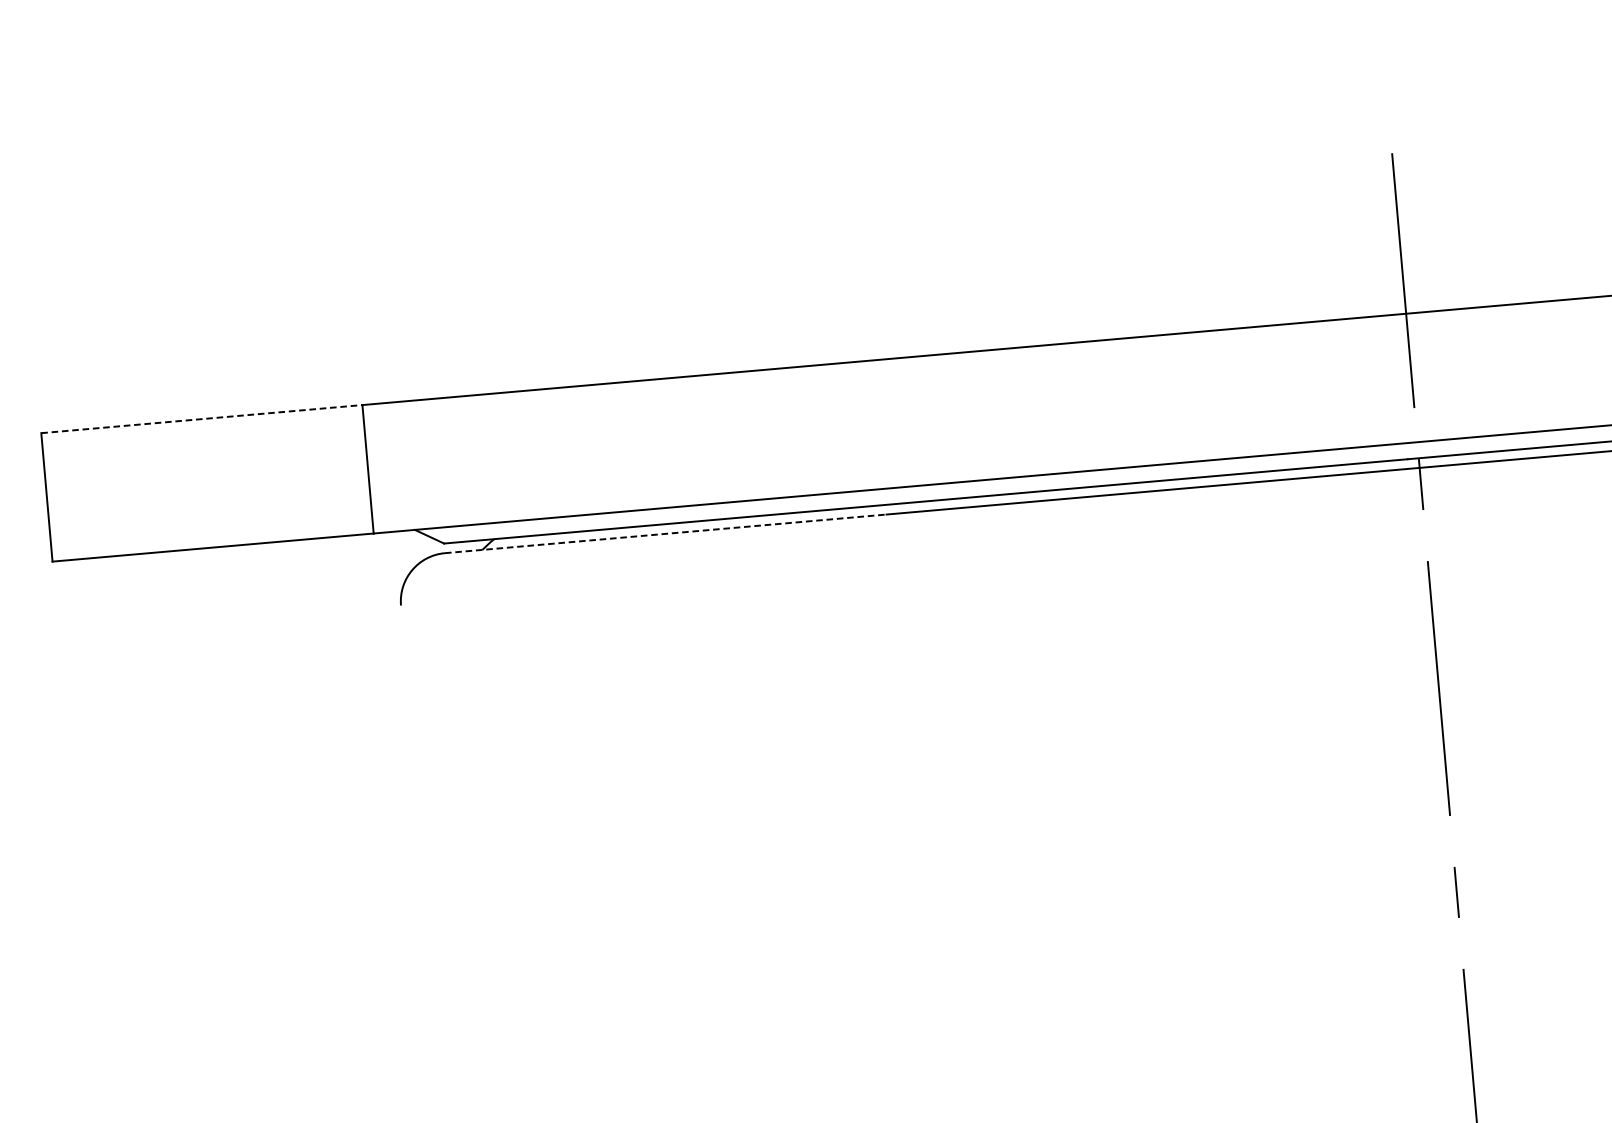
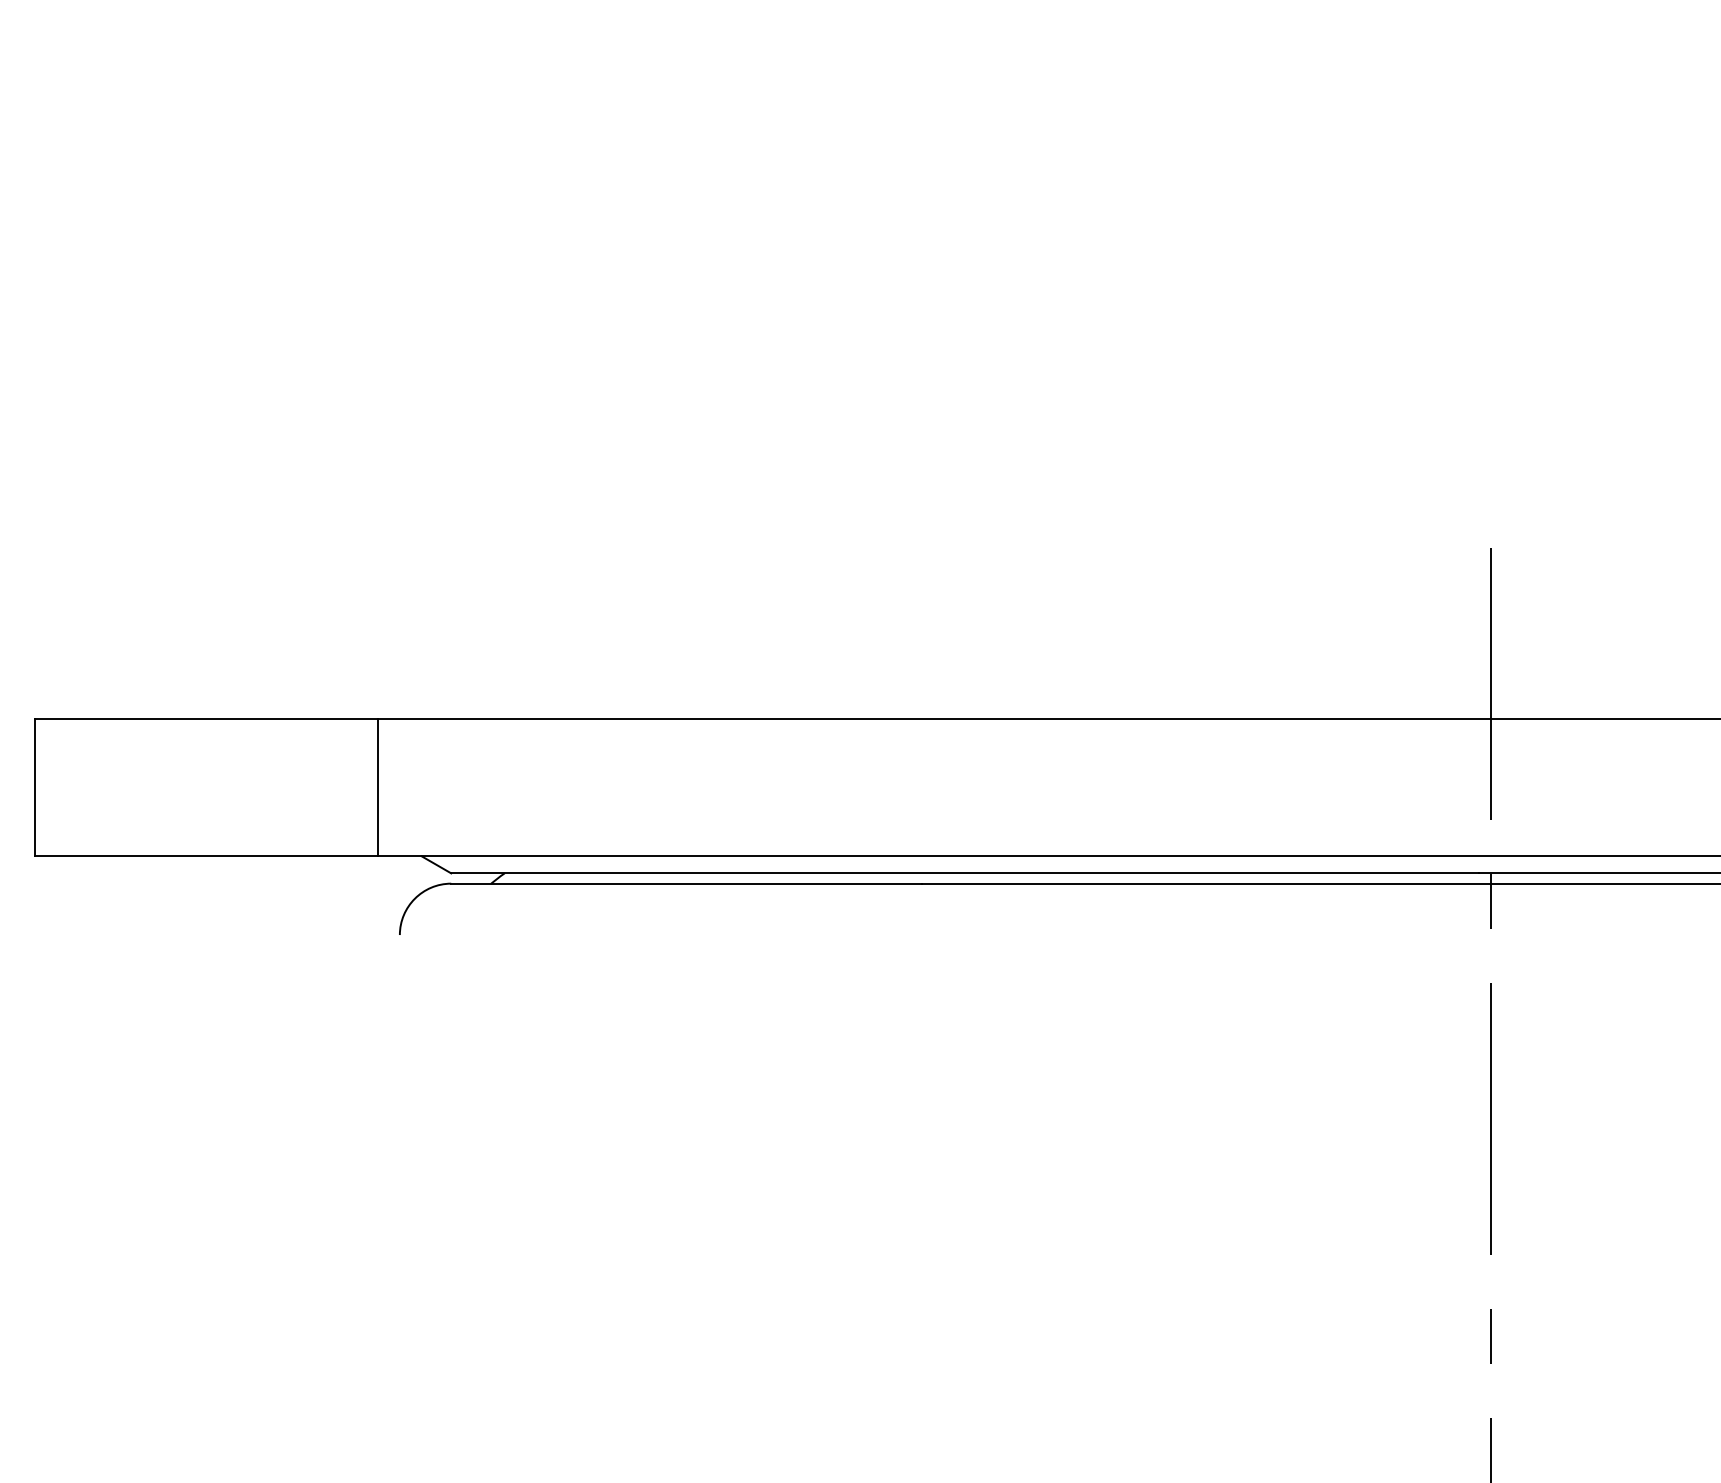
line: (202, 419) -> (206, 719), dashed -> solid
line: (665, 533) -> (686, 883), dashed -> solid

